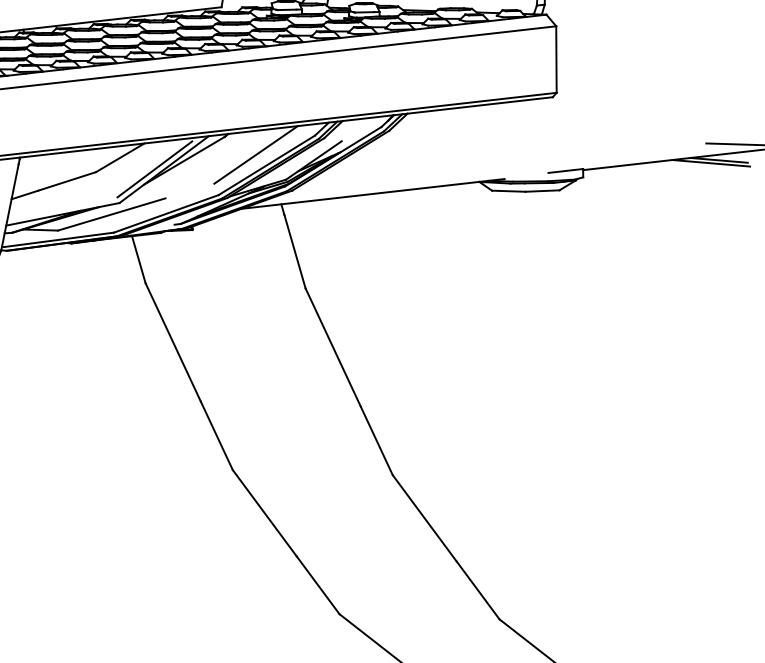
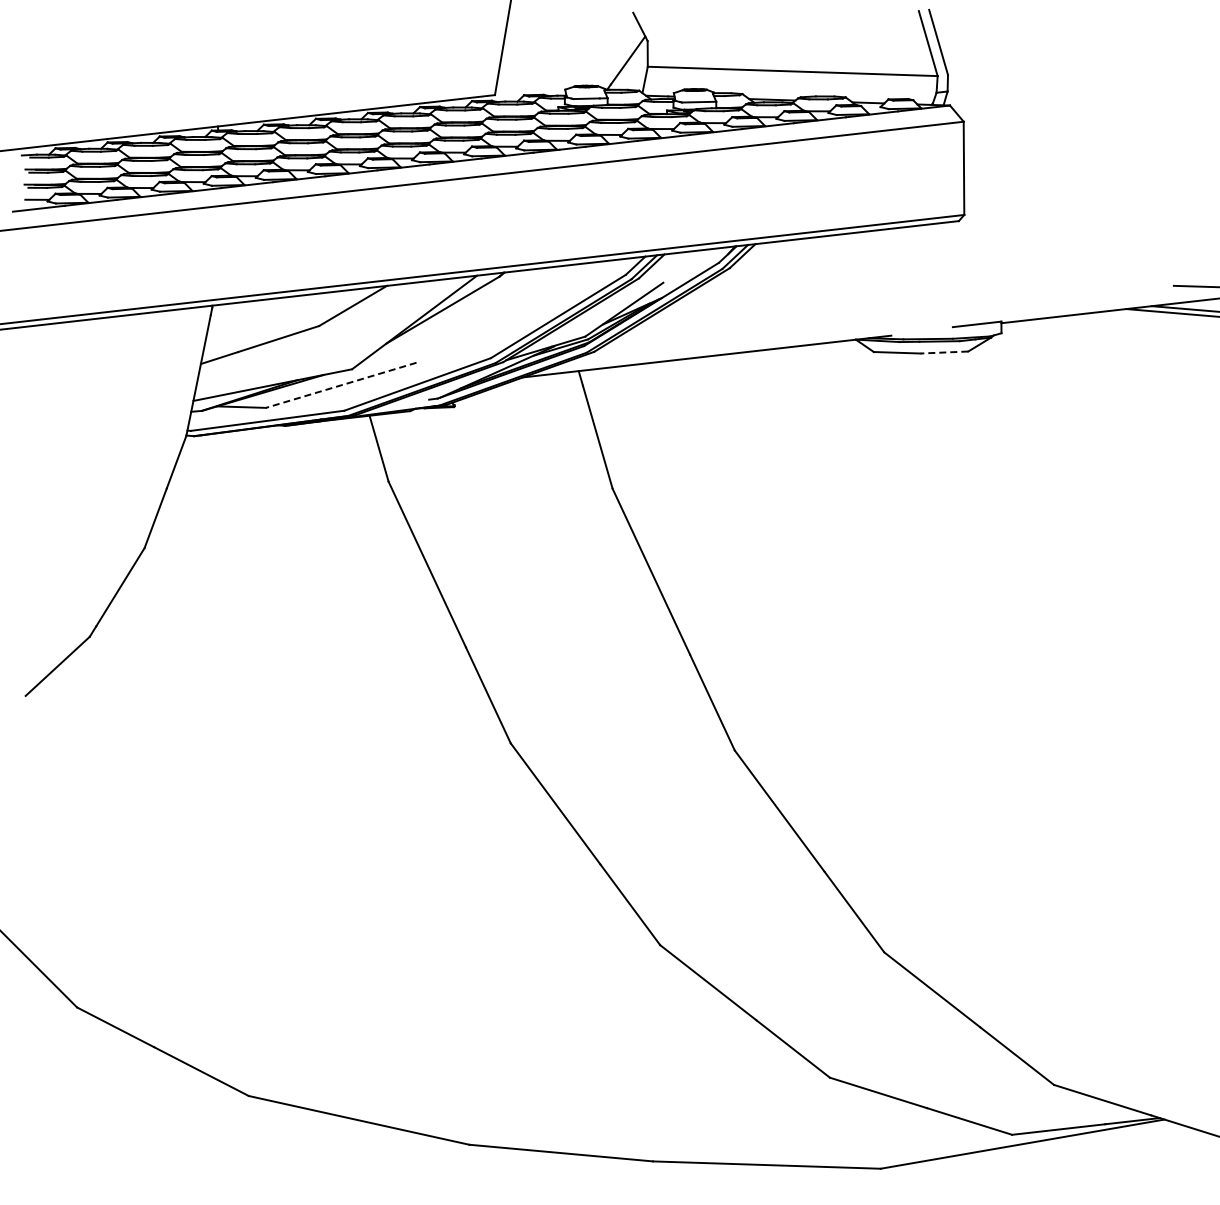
line: (255, 154) -> (542, 301), removed
line: (154, 169) -> (401, 322), removed
line: (542, 191) -> (944, 352), solid -> dashed
line: (111, 214) -> (341, 385), solid -> dashed

